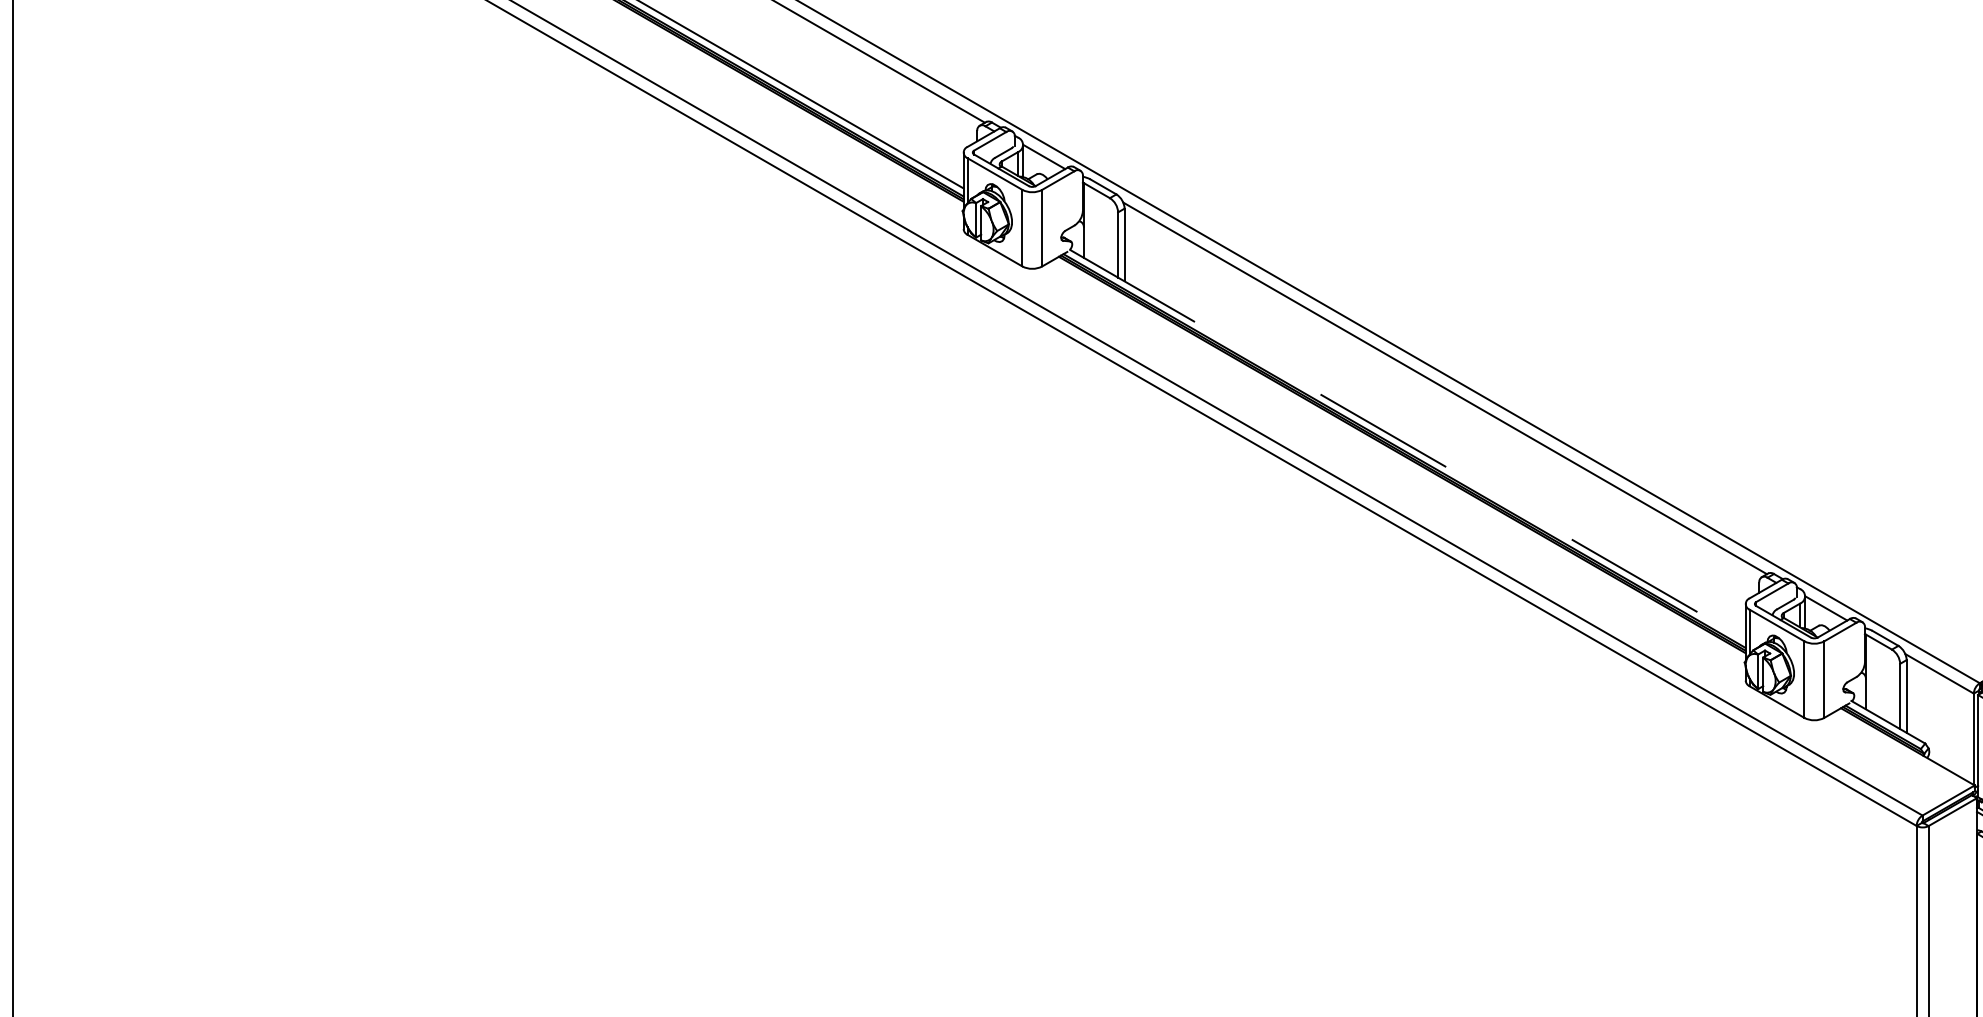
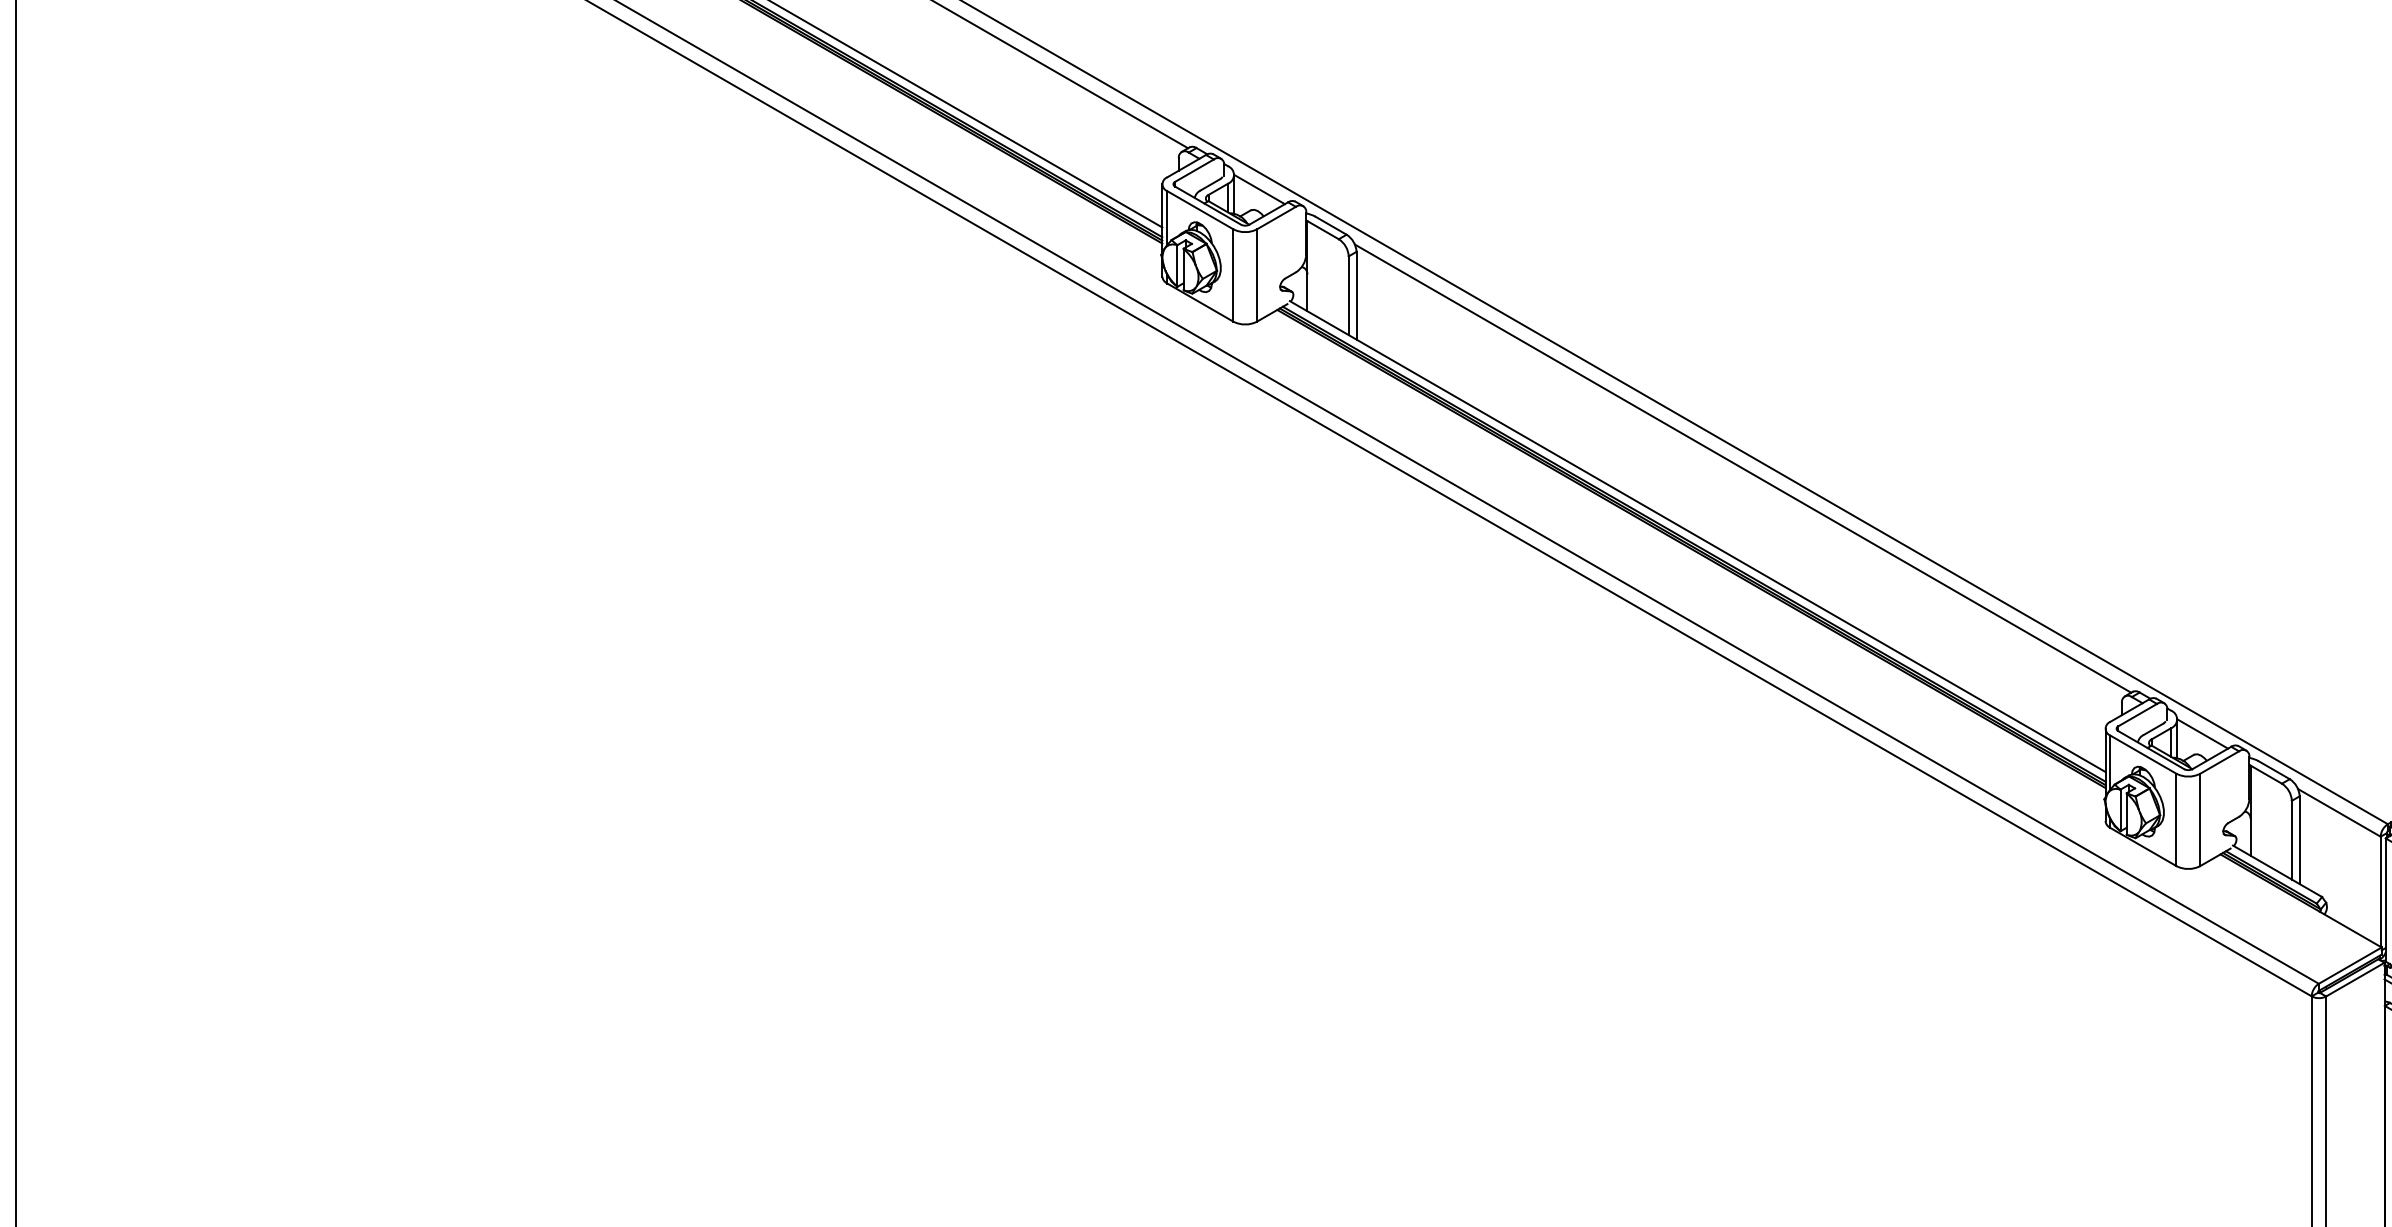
line: (1407, 444) -> (1697, 536), dashed -> solid

